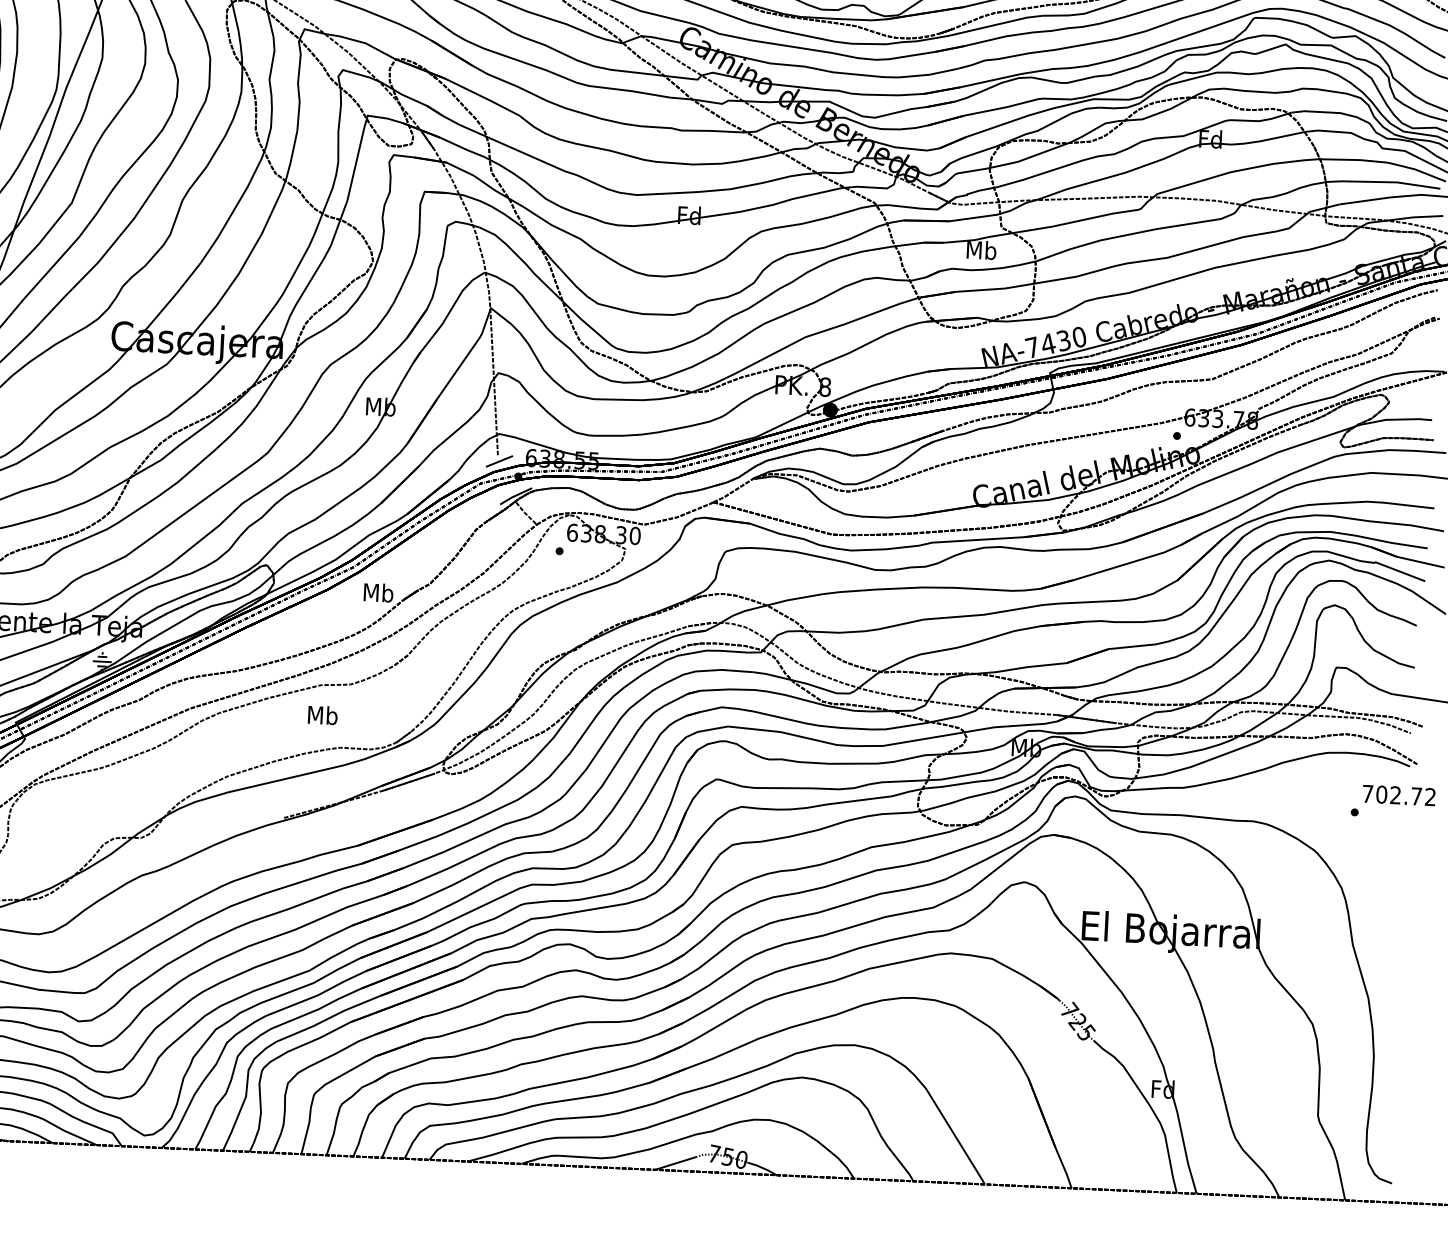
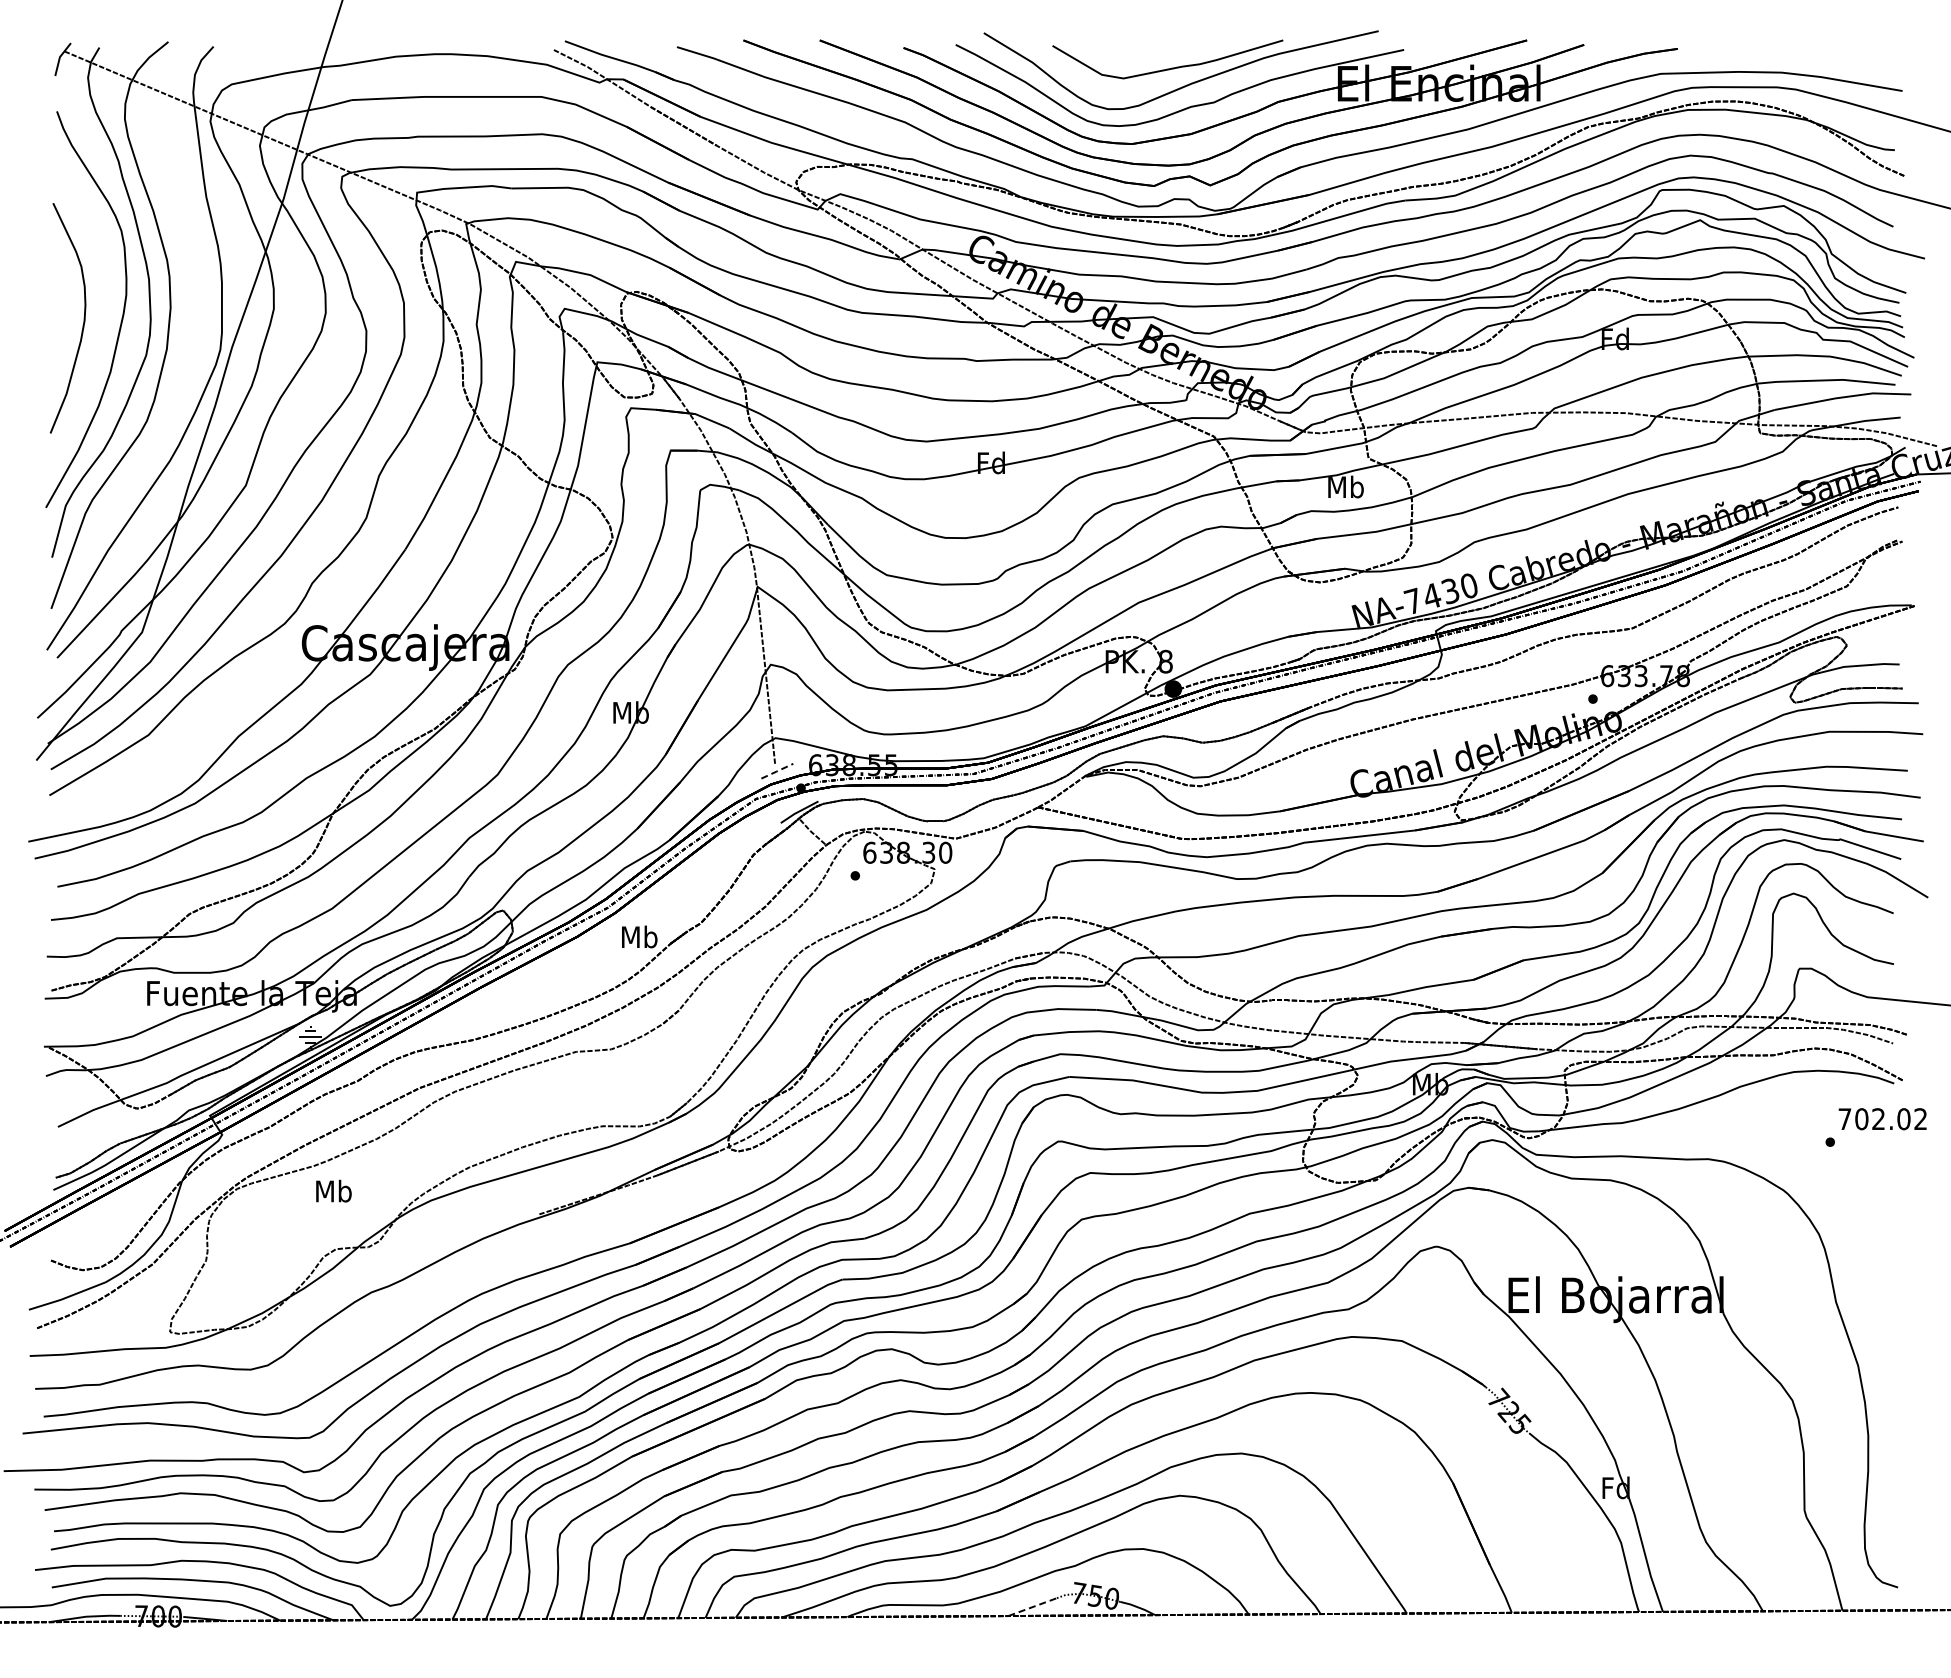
line: (499, 461) -> (777, 771), solid -> dashed
text: (322, 714) -> (333, 1190), moved
text: (1416, 796) -> (1903, 1119), 702.72 -> 702.02
line: (675, 1163) -> (1032, 1607), solid -> dashed

